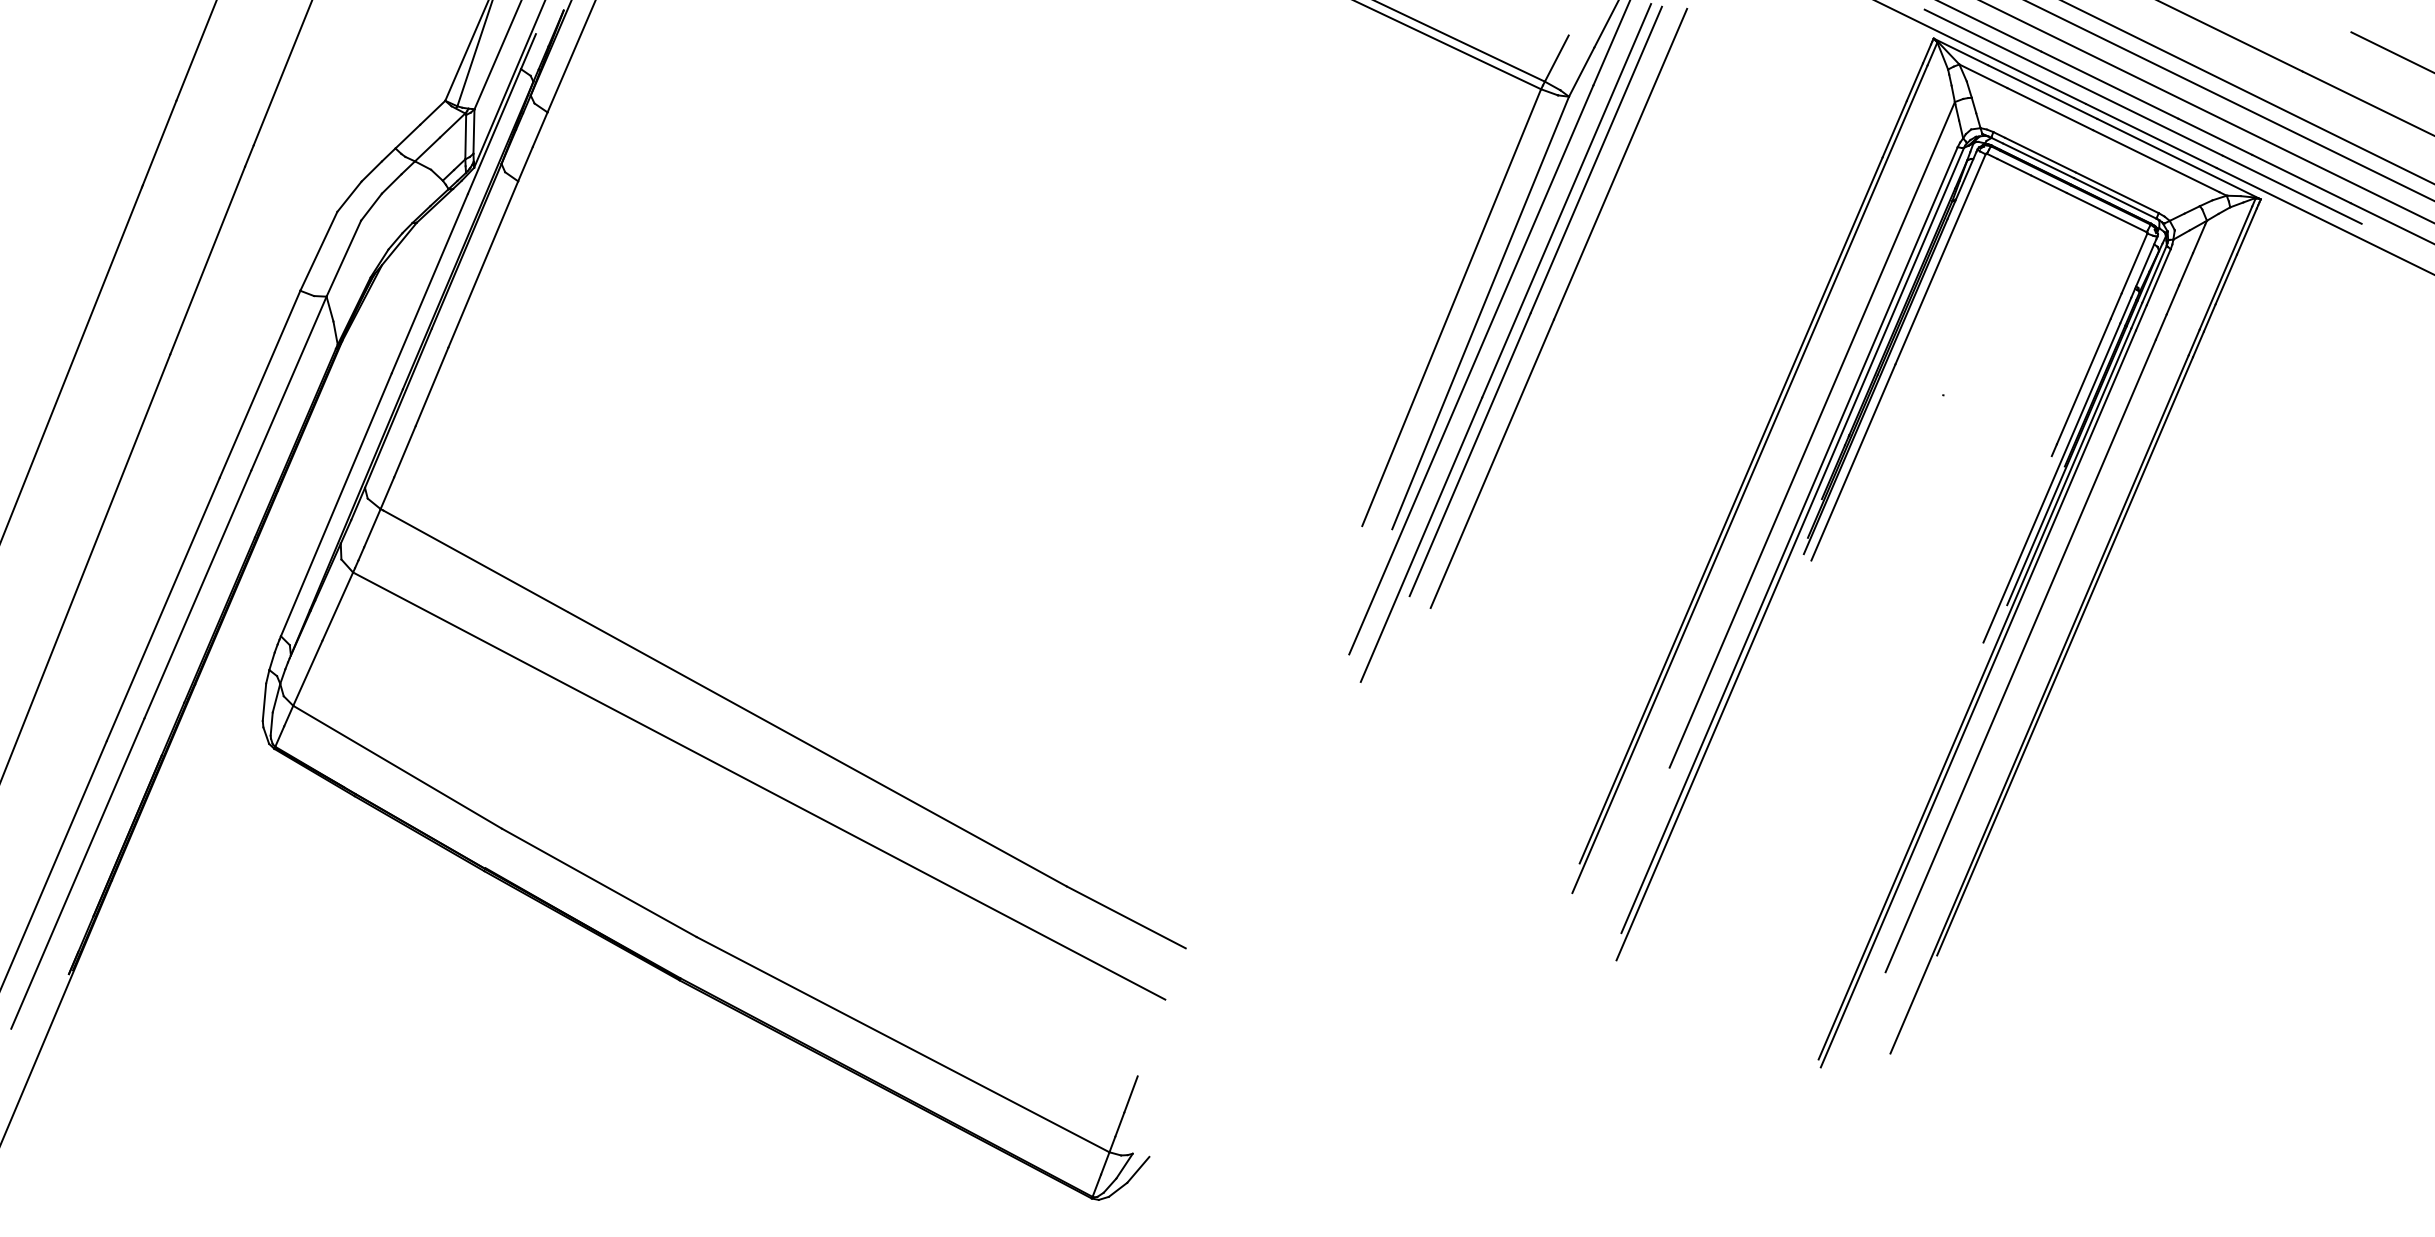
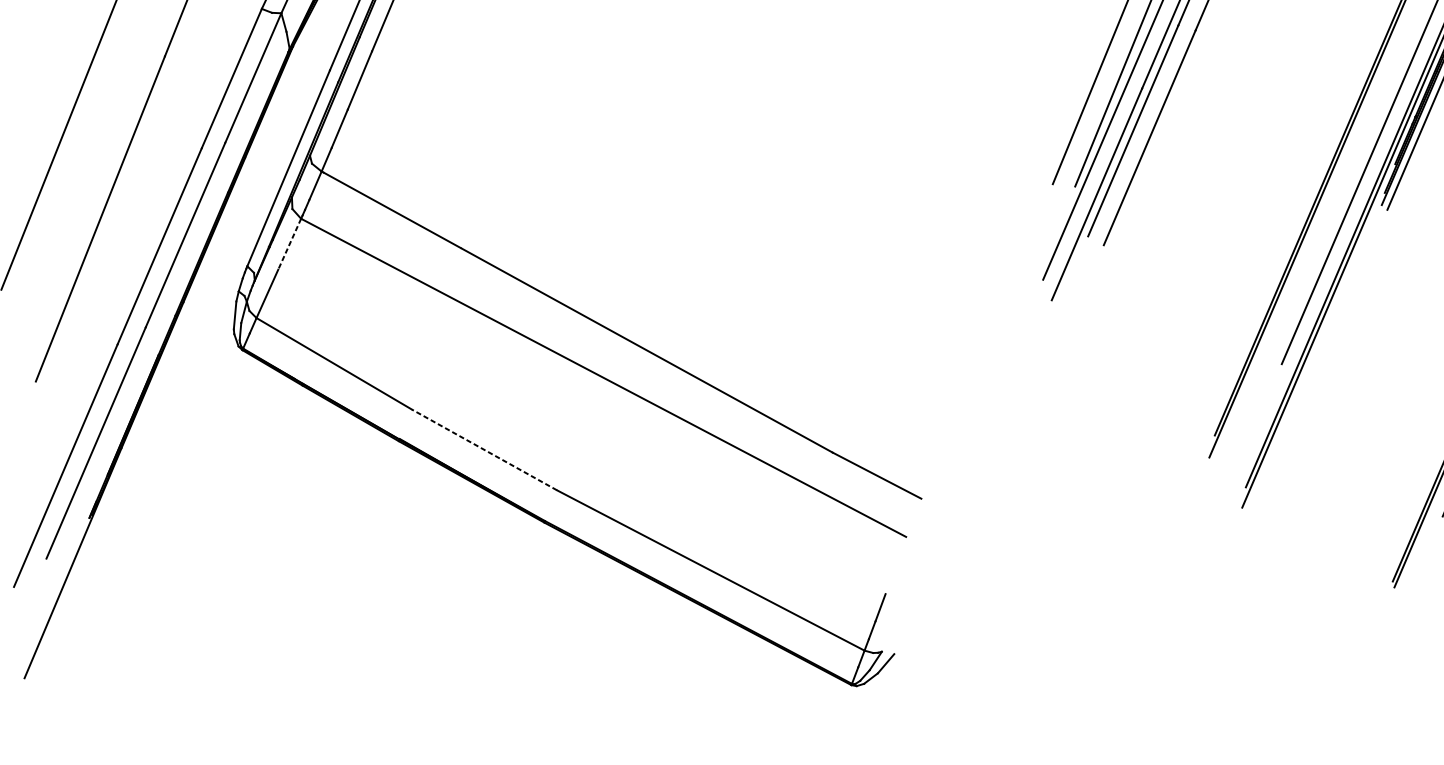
line: (337, 607) -> (289, 244), solid -> dashed
line: (598, 882) -> (483, 449), solid -> dashed

